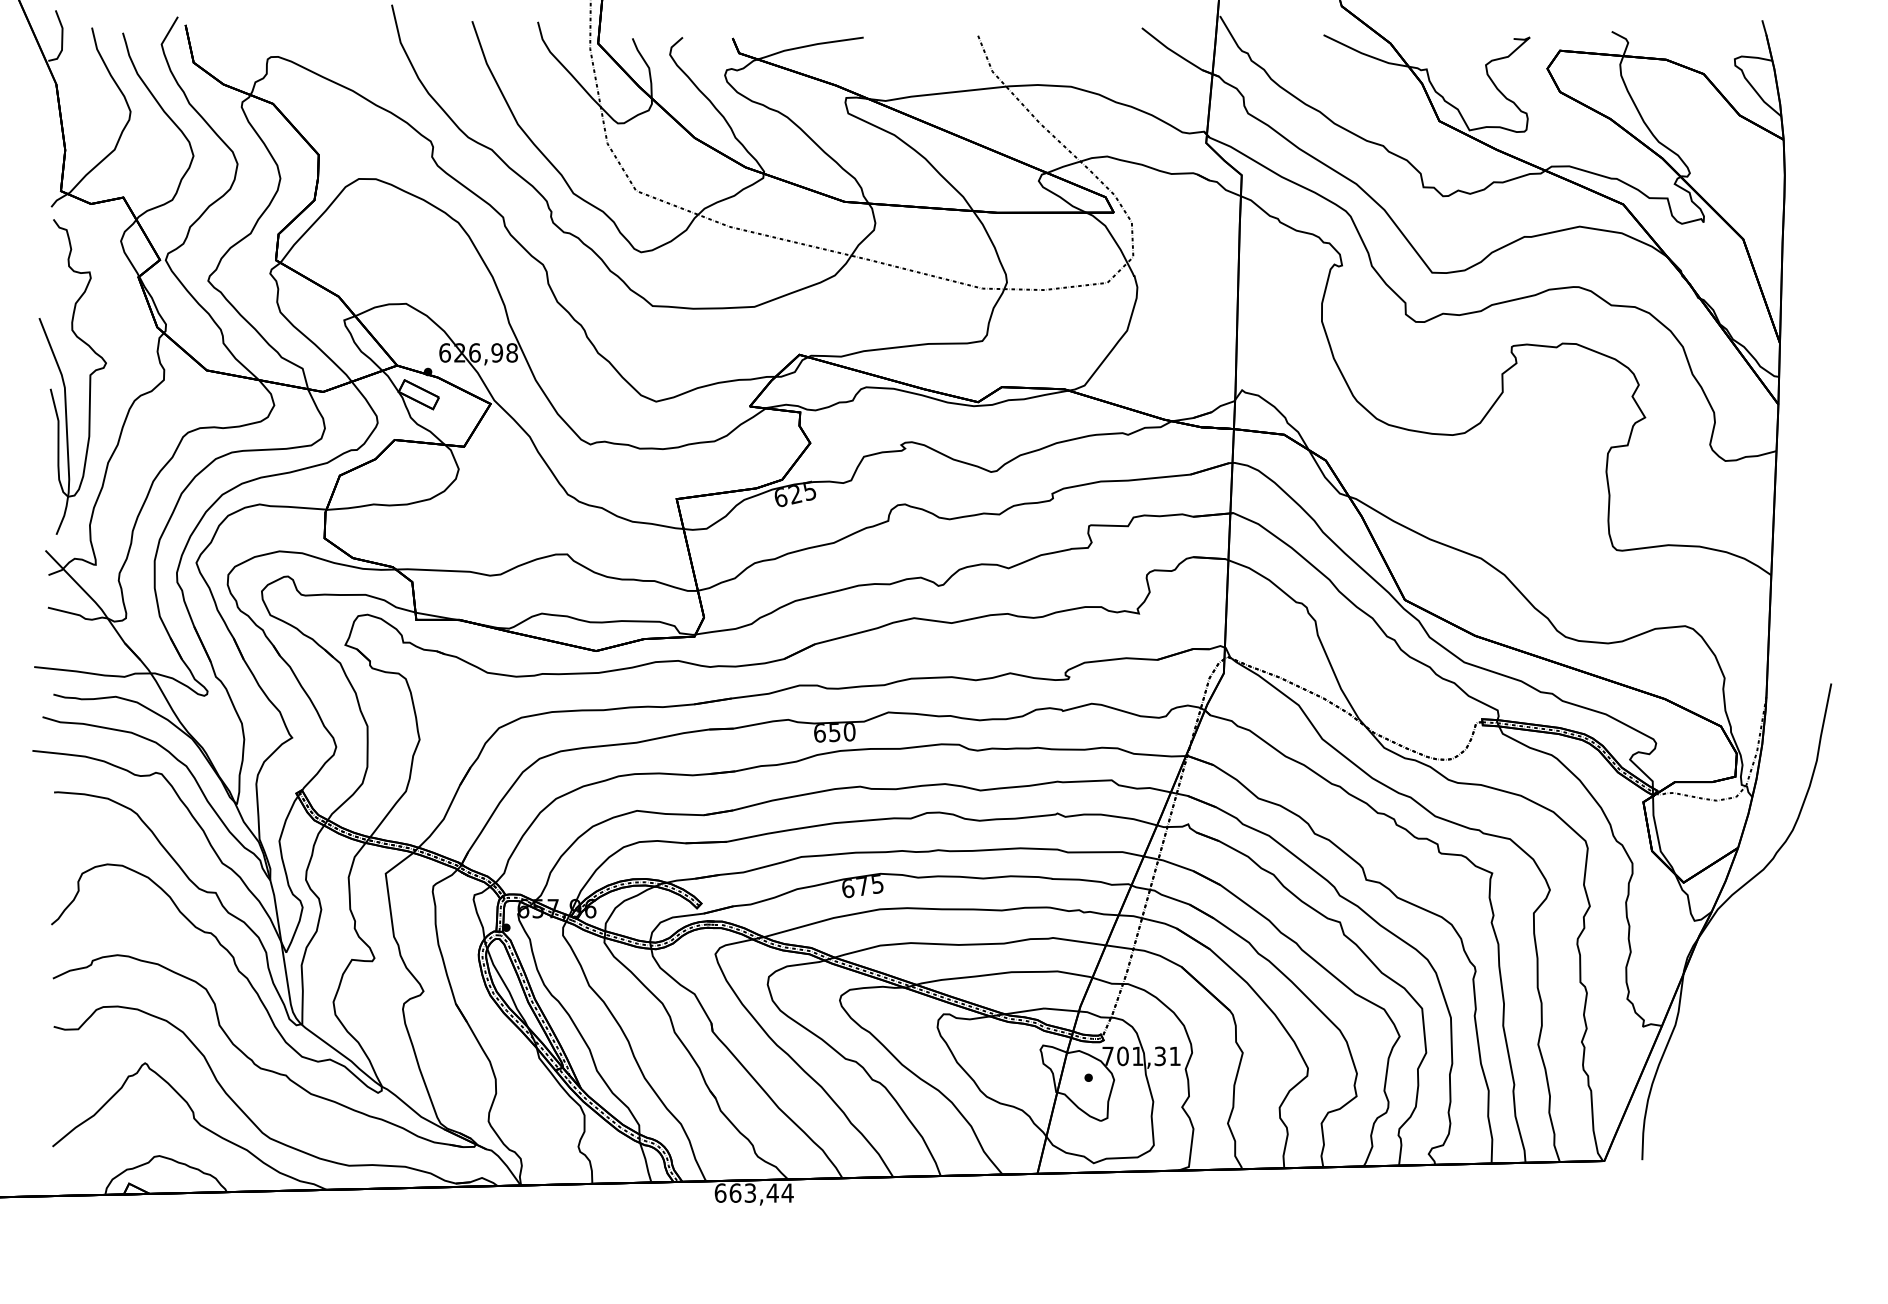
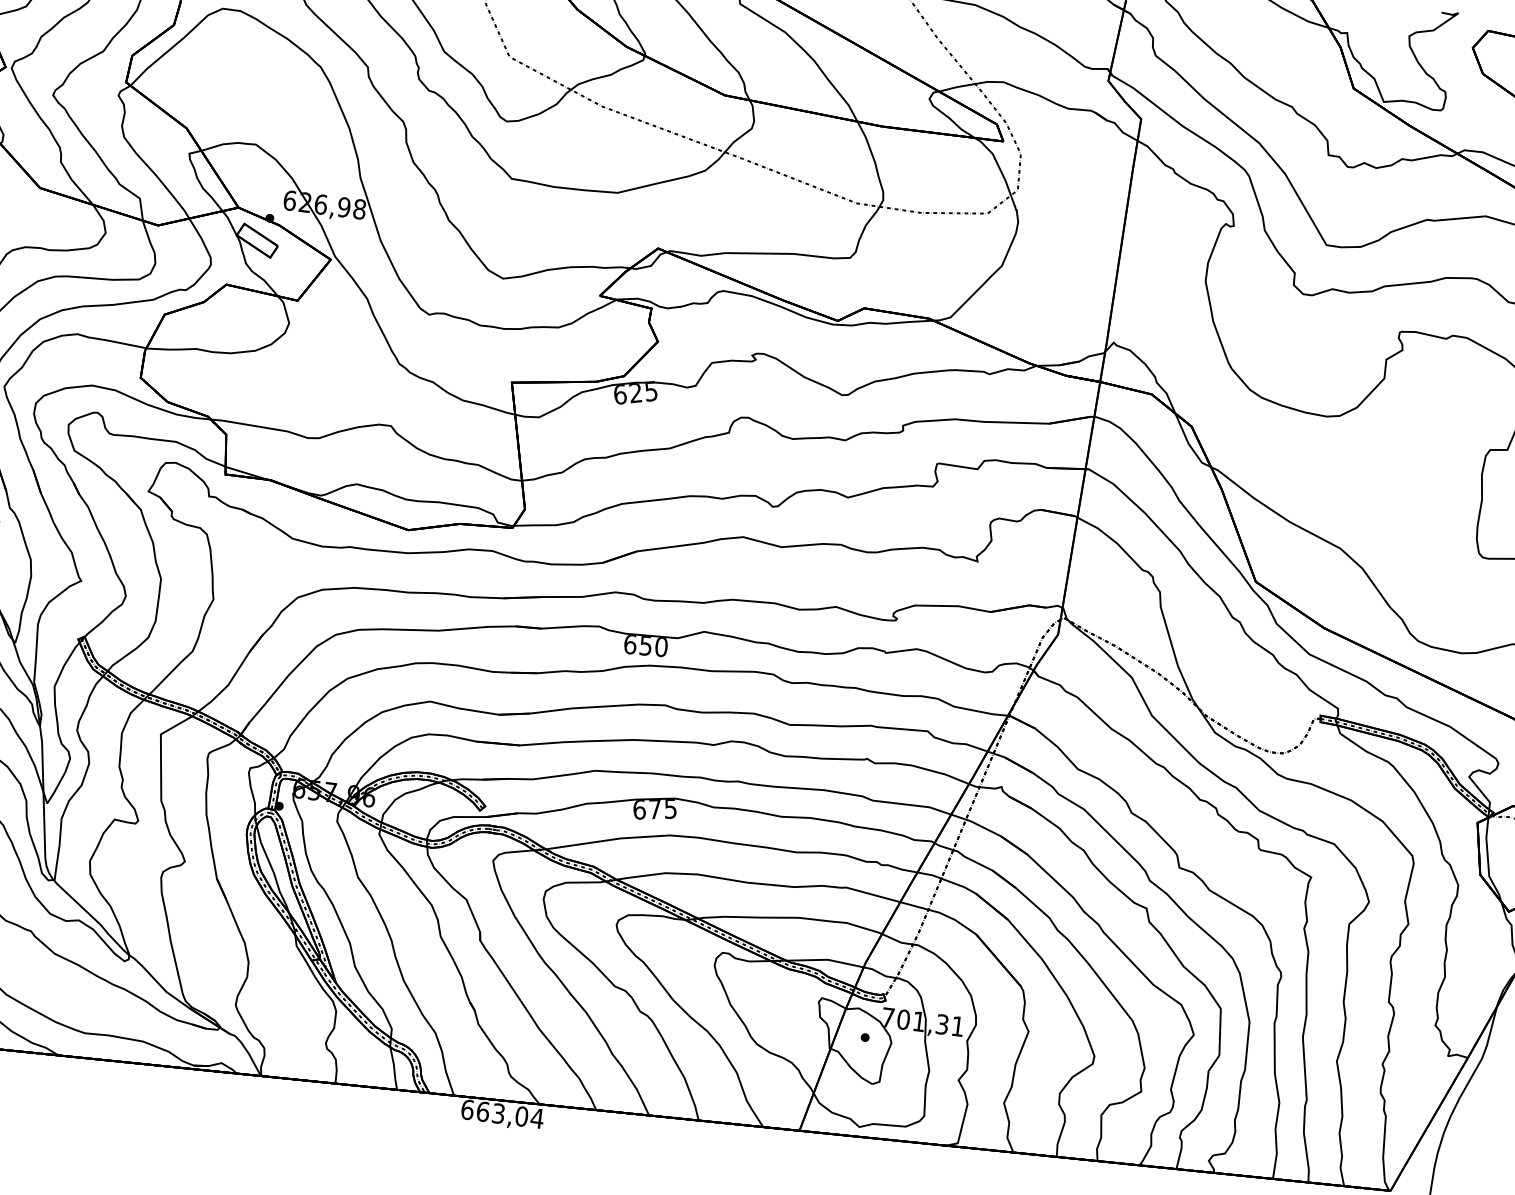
text: (772, 1192) -> (521, 1115), 663,44 -> 663,04

